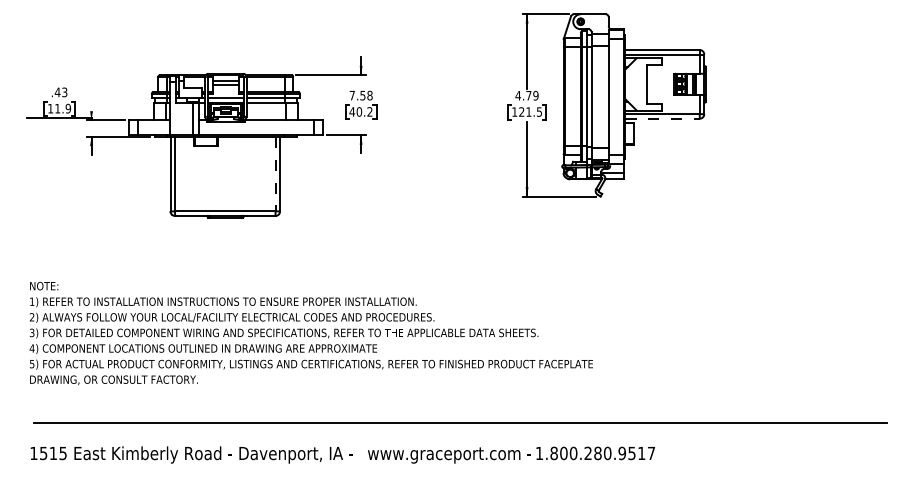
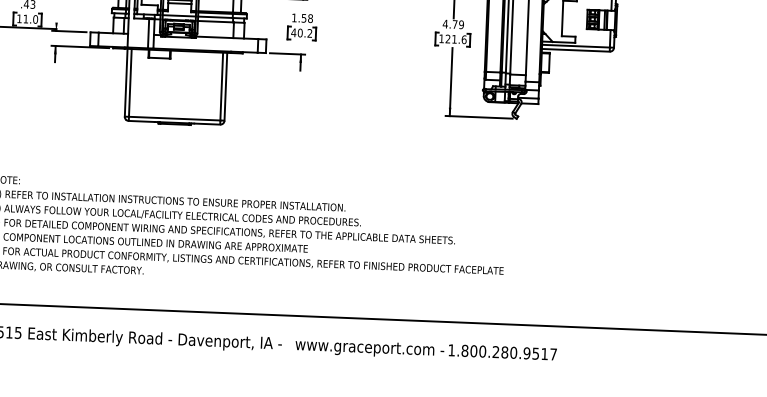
text: (351, 95) -> (293, 17), 7.58 -> 1.58
text: (67, 108) -> (34, 19), 11.9 -> 11.0
text: (539, 111) -> (464, 39), 121.5 -> 121.6
line: (662, 118) -> (575, 50), dashed -> solid
line: (275, 174) -> (221, 86), dashed -> solid

